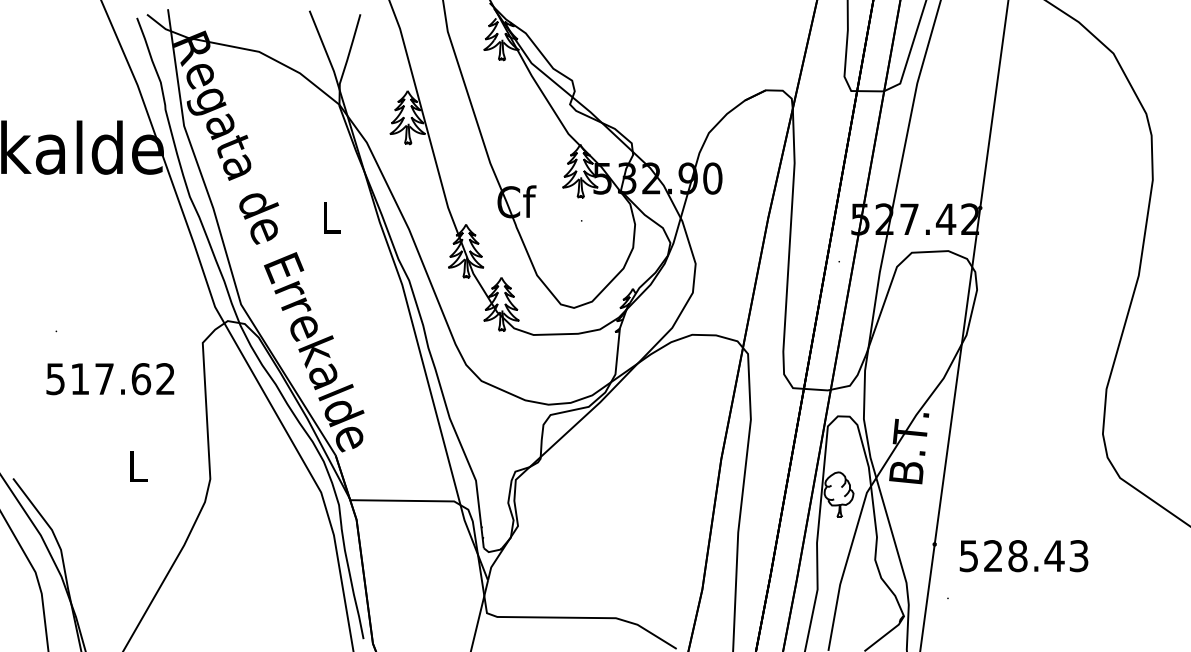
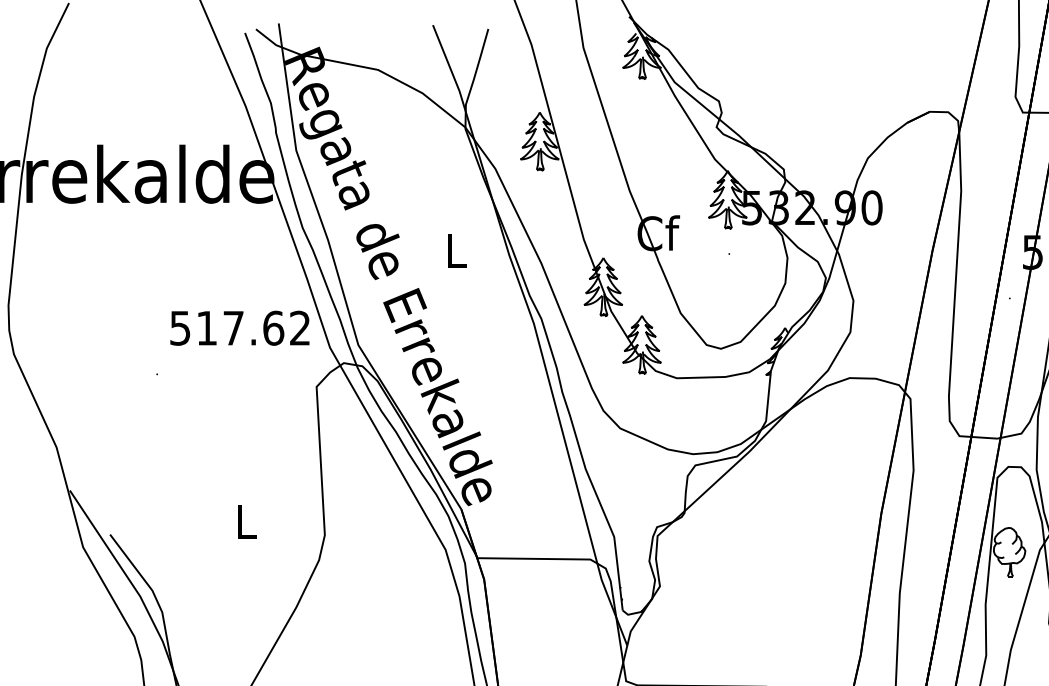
text: (110, 379) -> (240, 328), moved

